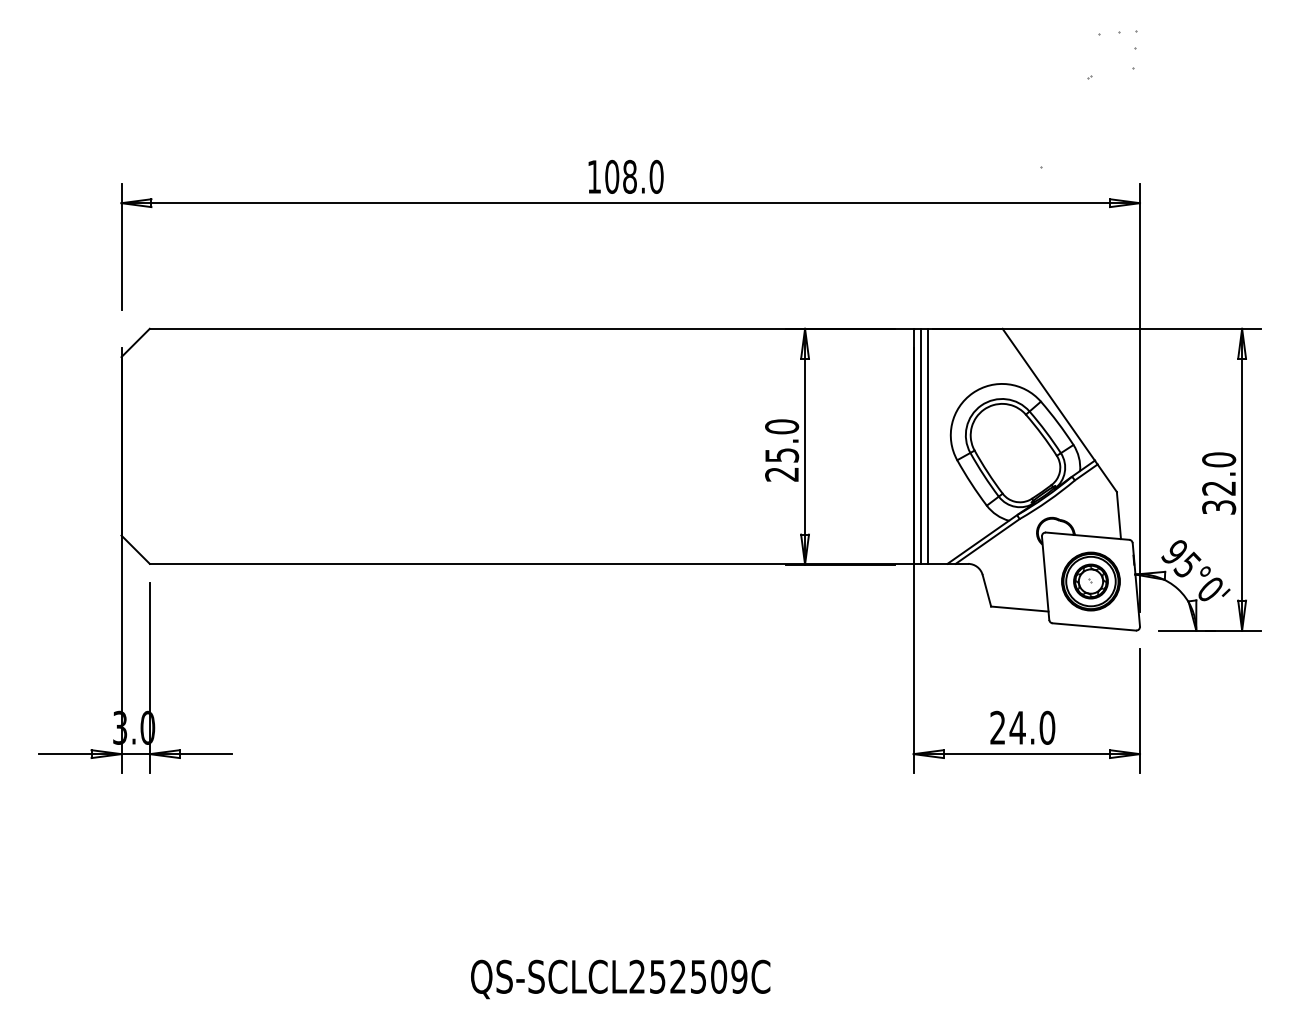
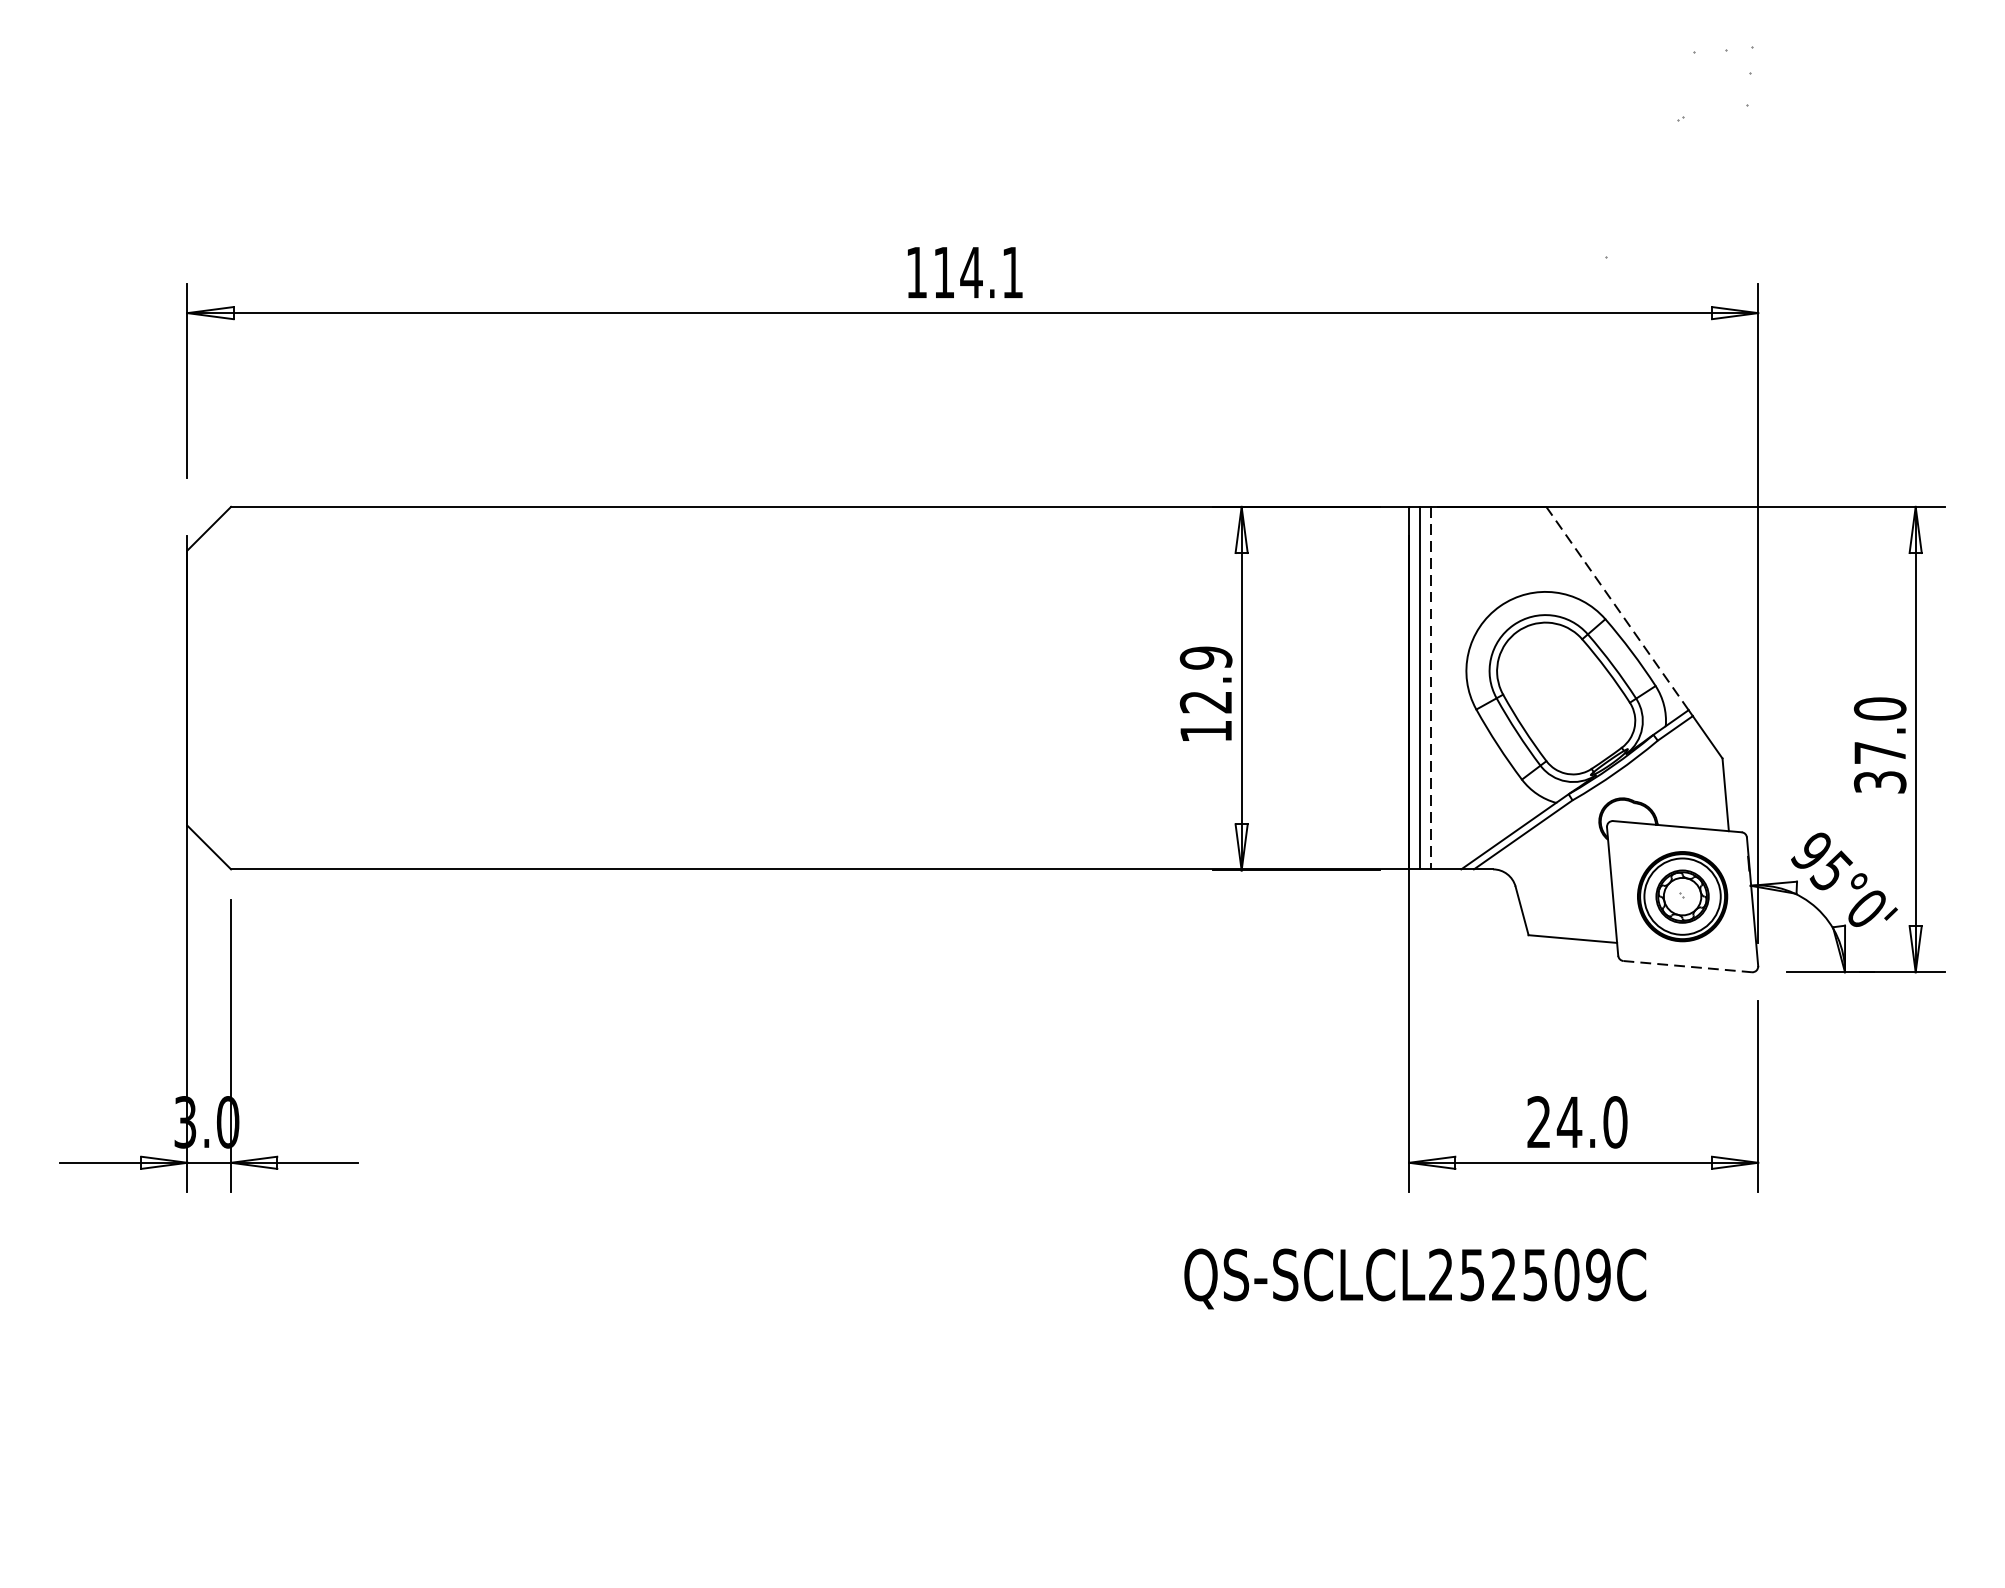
text: (634, 176) -> (978, 271), 108.0 -> 114.1
line: (1048, 394) -> (1617, 608), solid -> dashed
line: (927, 446) -> (1430, 688), solid -> dashed
text: (782, 450) -> (1206, 694), 25.0 -> 12.9
text: (1218, 488) -> (1879, 753), 32.0 -> 37.0
line: (1094, 626) -> (1688, 965), solid -> dashed
text: (620, 979) -> (1415, 1279), moved

